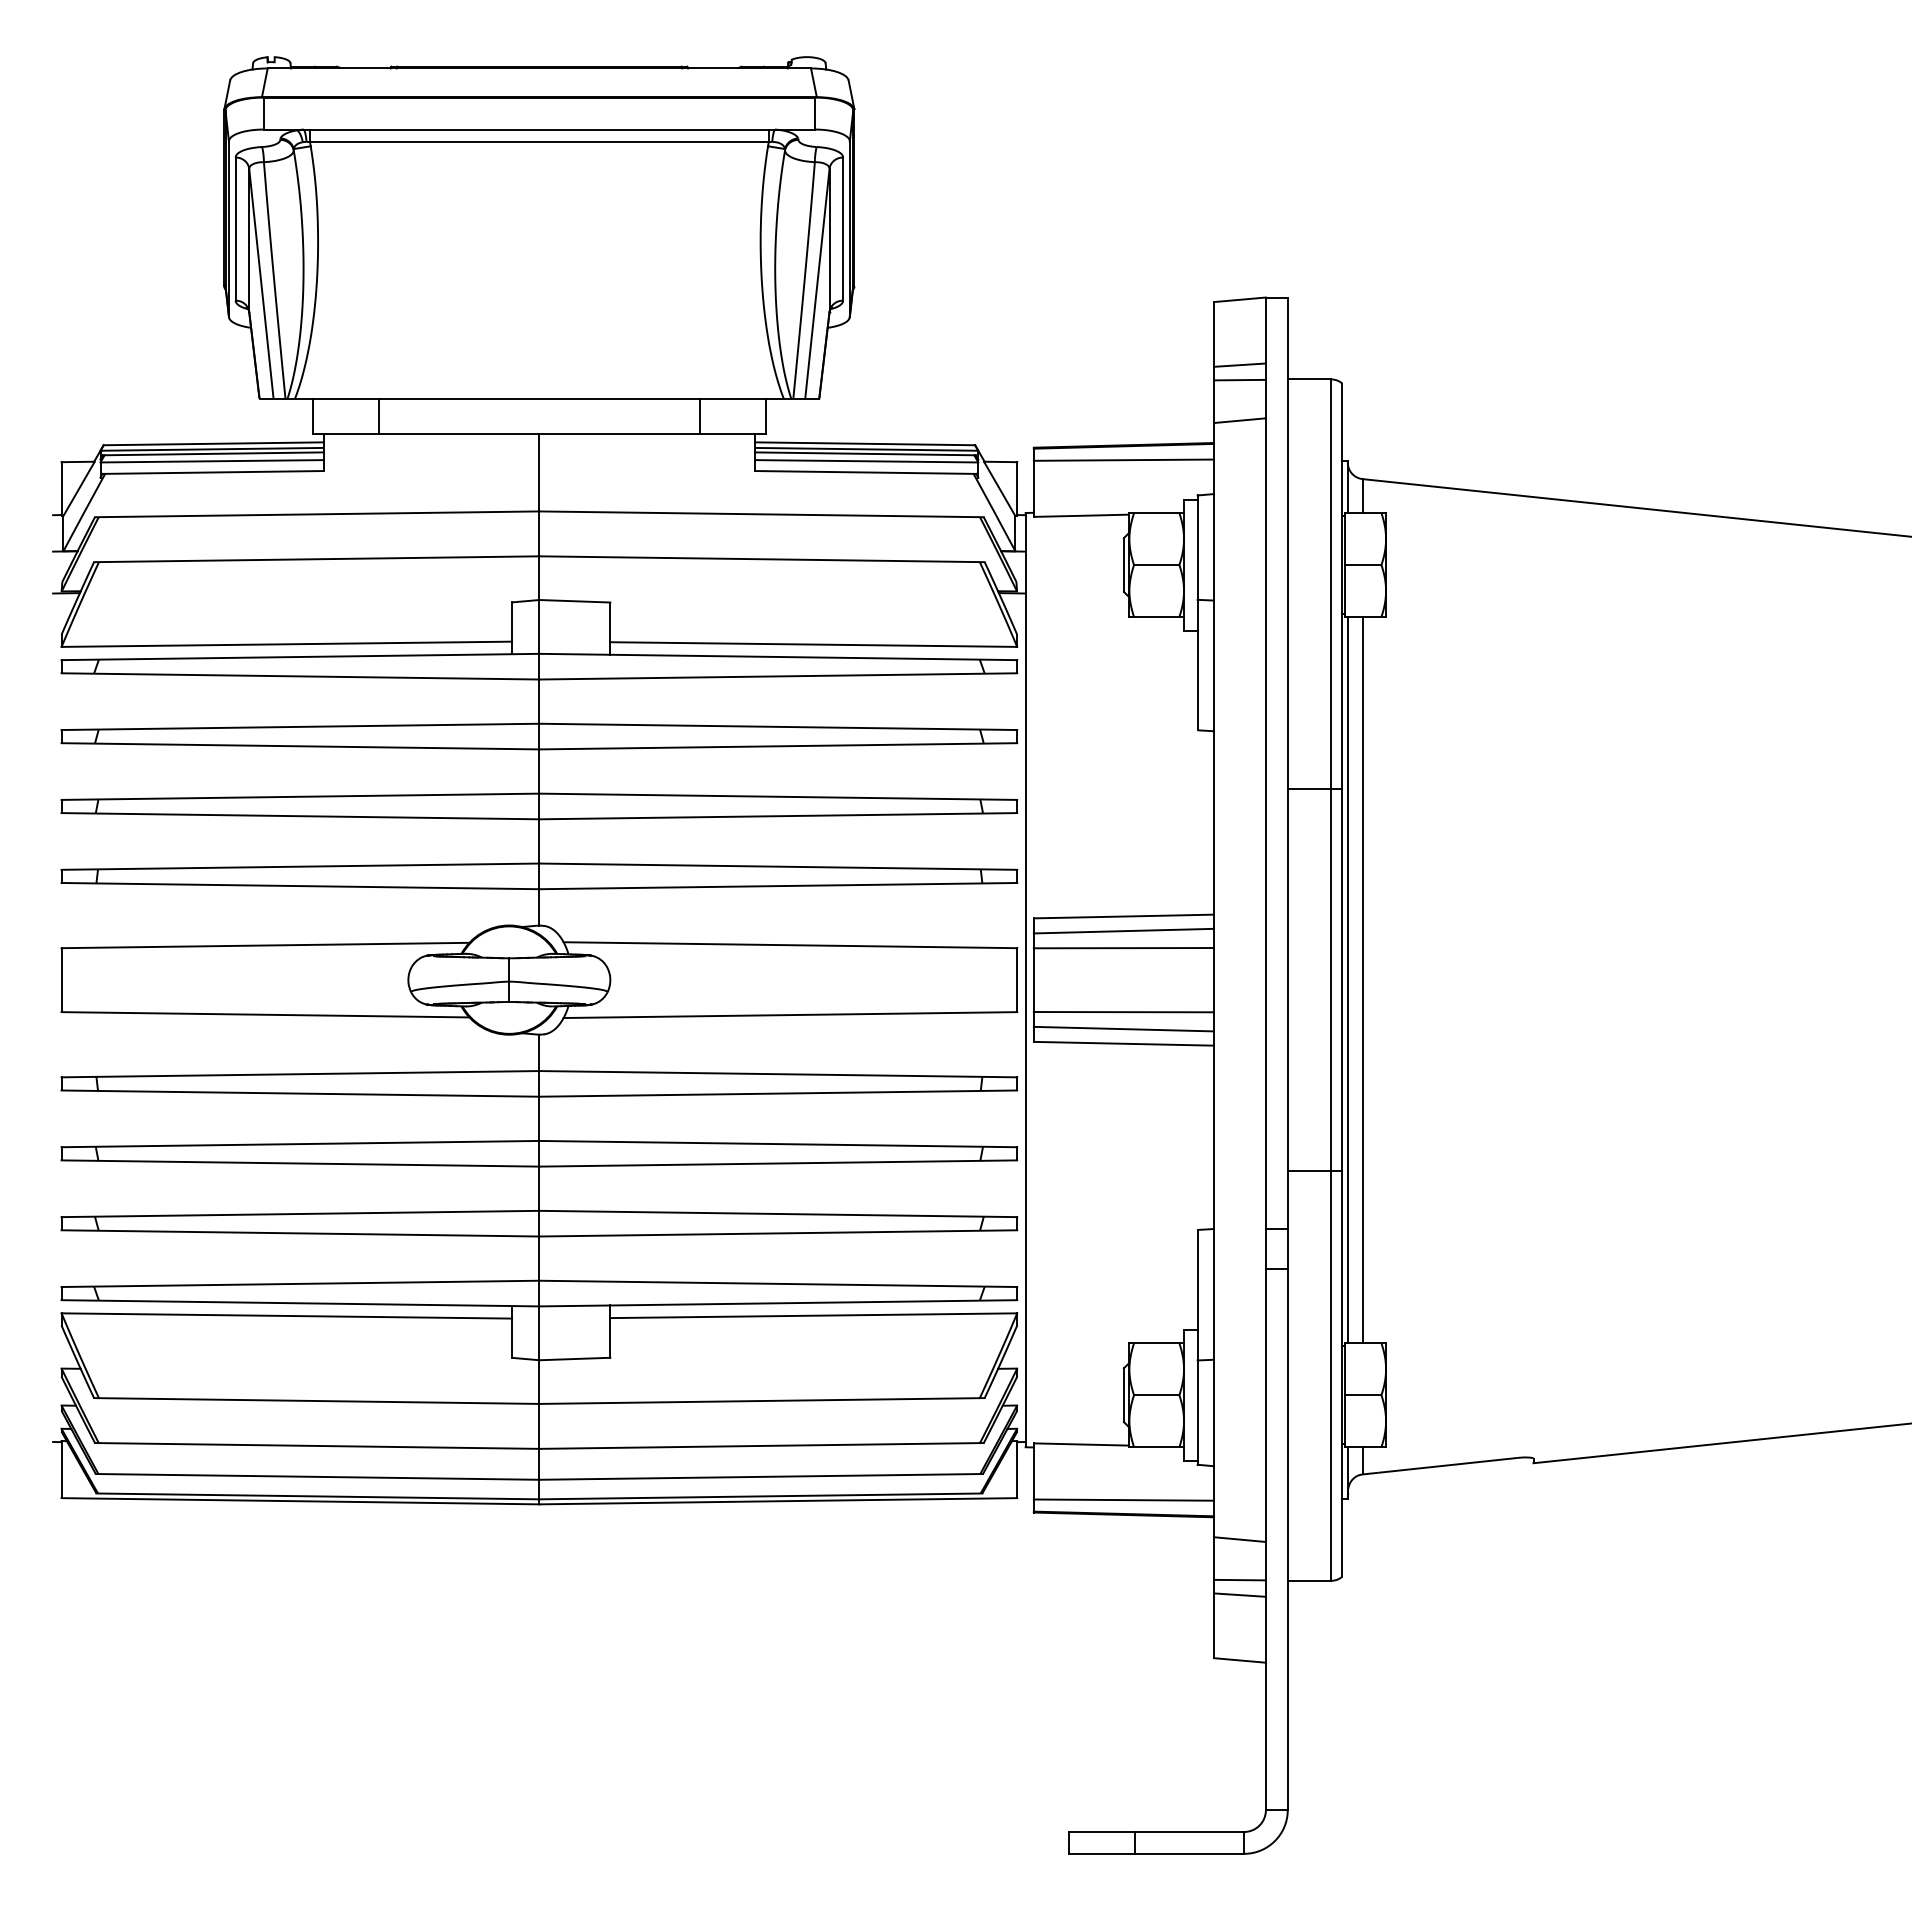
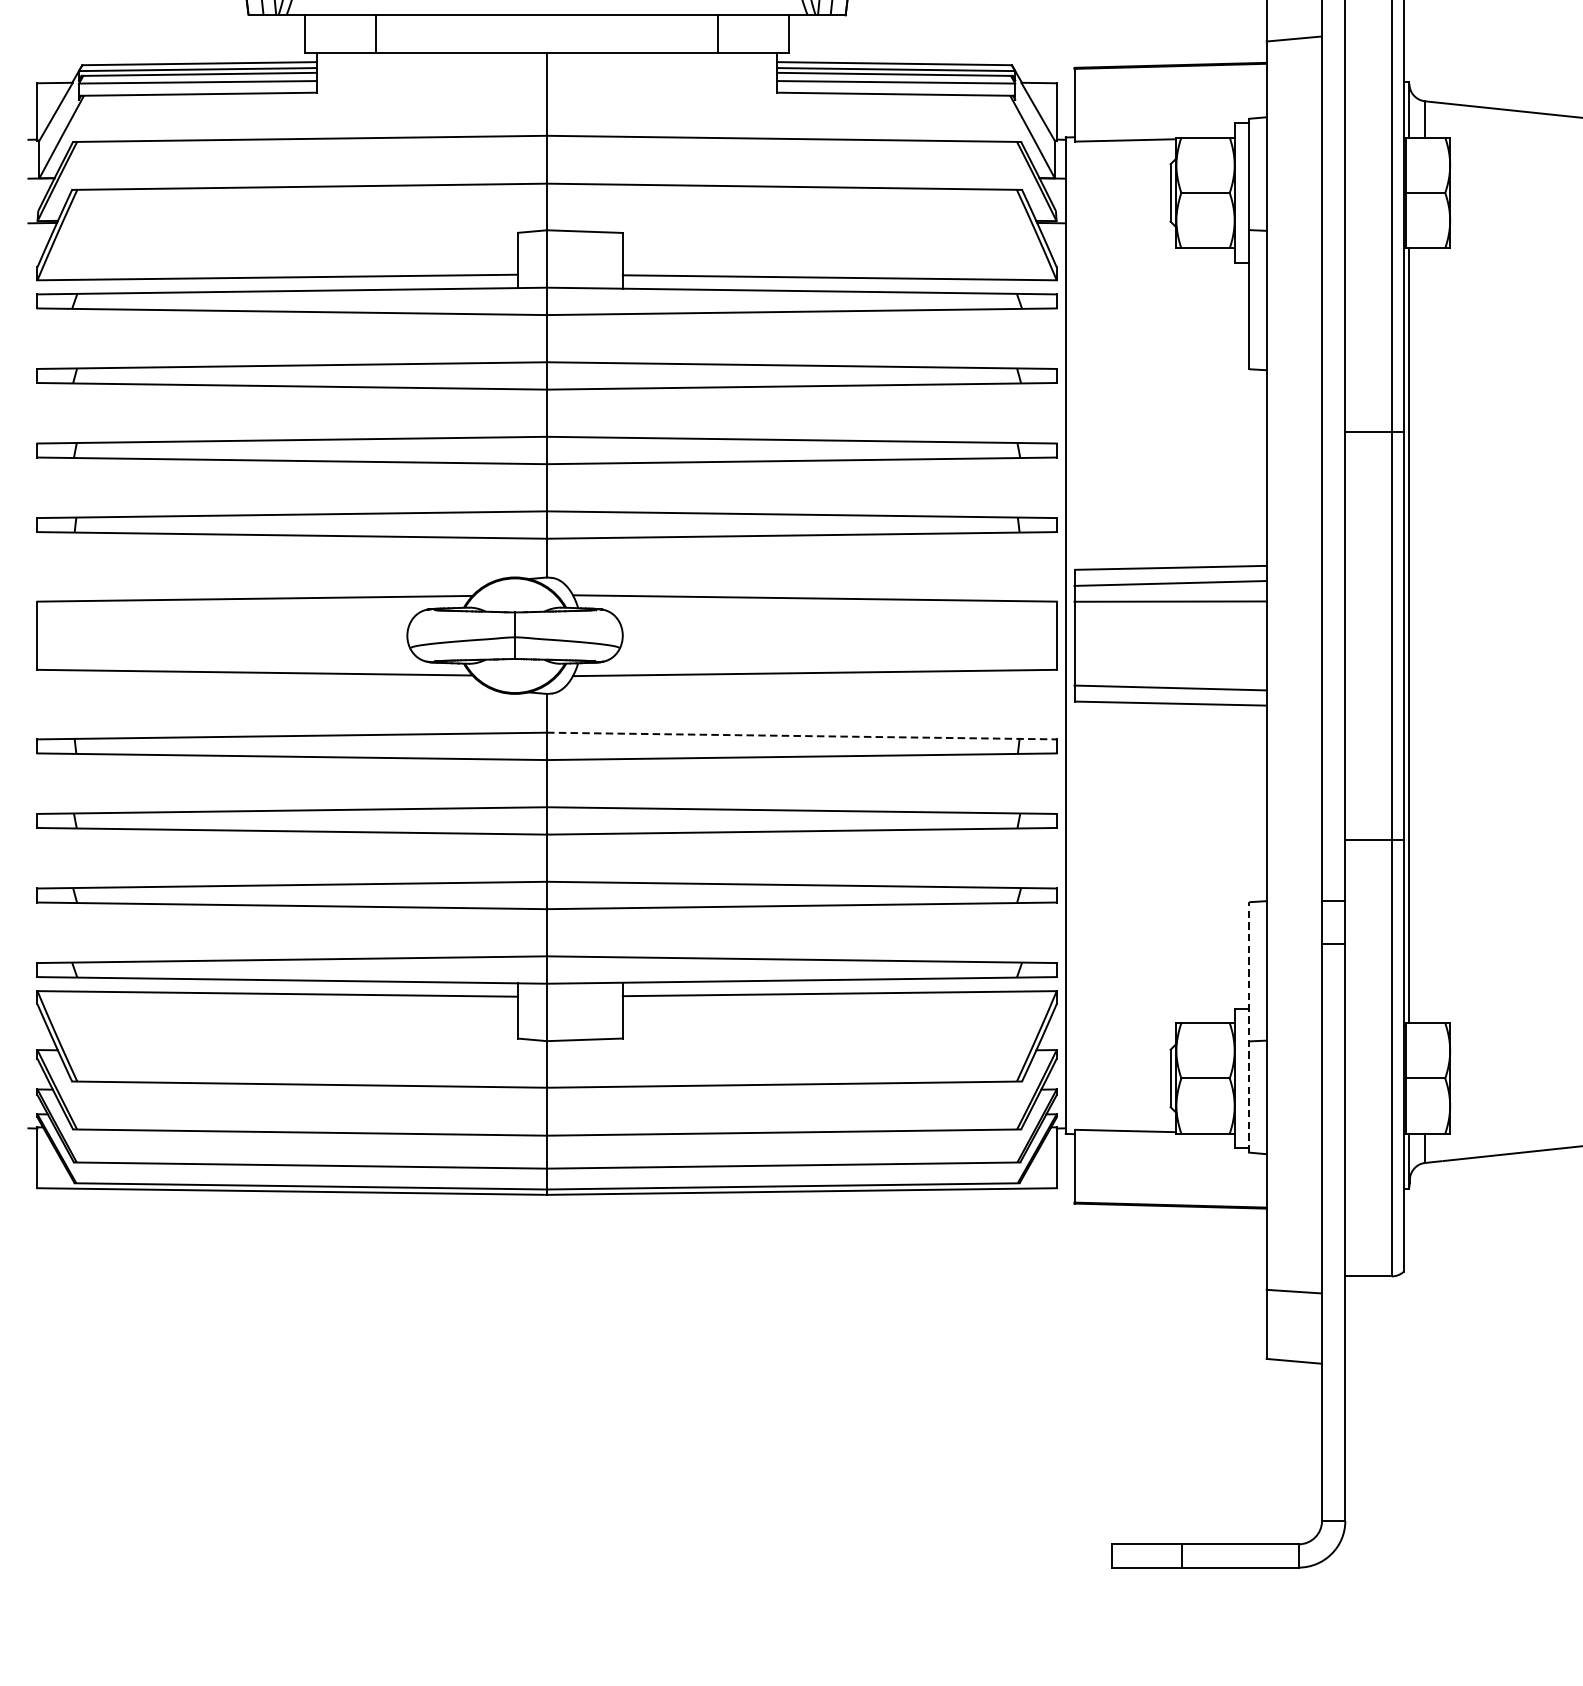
line: (1123, 459) -> (1170, 80), removed
line: (1362, 979) -> (1425, 635), removed
line: (1123, 1012) -> (1170, 670), removed
line: (778, 1074) -> (802, 736), solid -> dashed
line: (1197, 1346) -> (1249, 1026), solid -> dashed
line: (1123, 1499) -> (1170, 1189), removed
line: (1239, 1539) -> (1293, 1232), removed
line: (1239, 1579) -> (1293, 1275), removed

